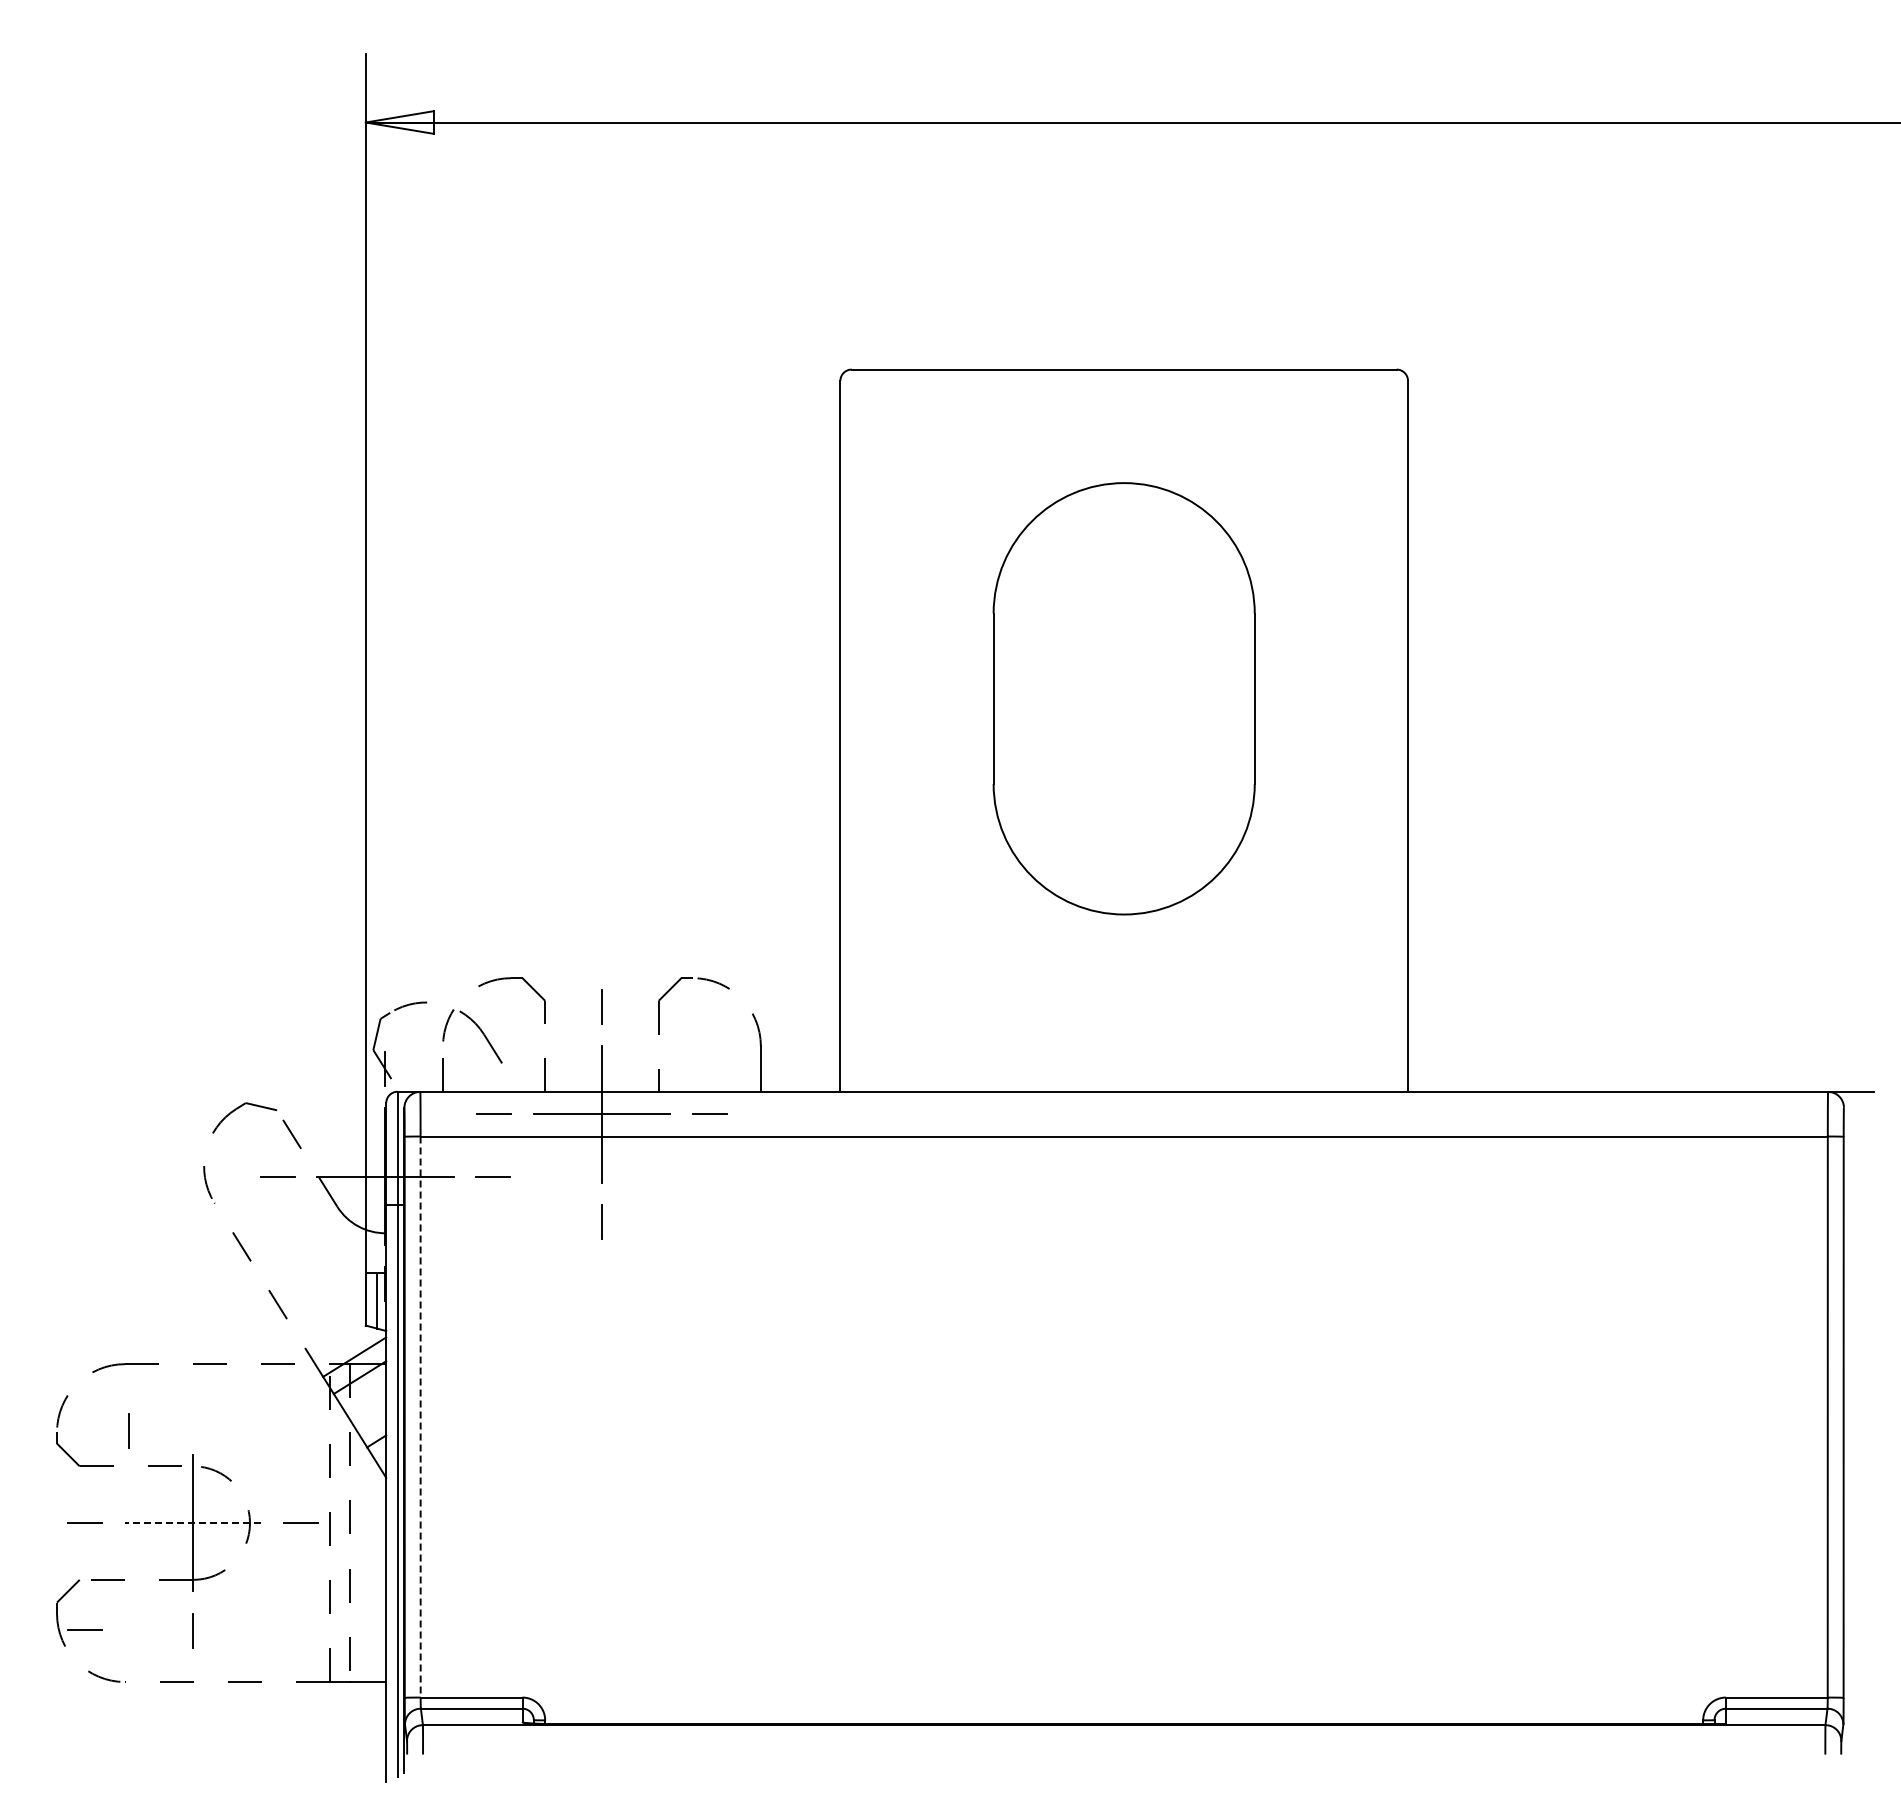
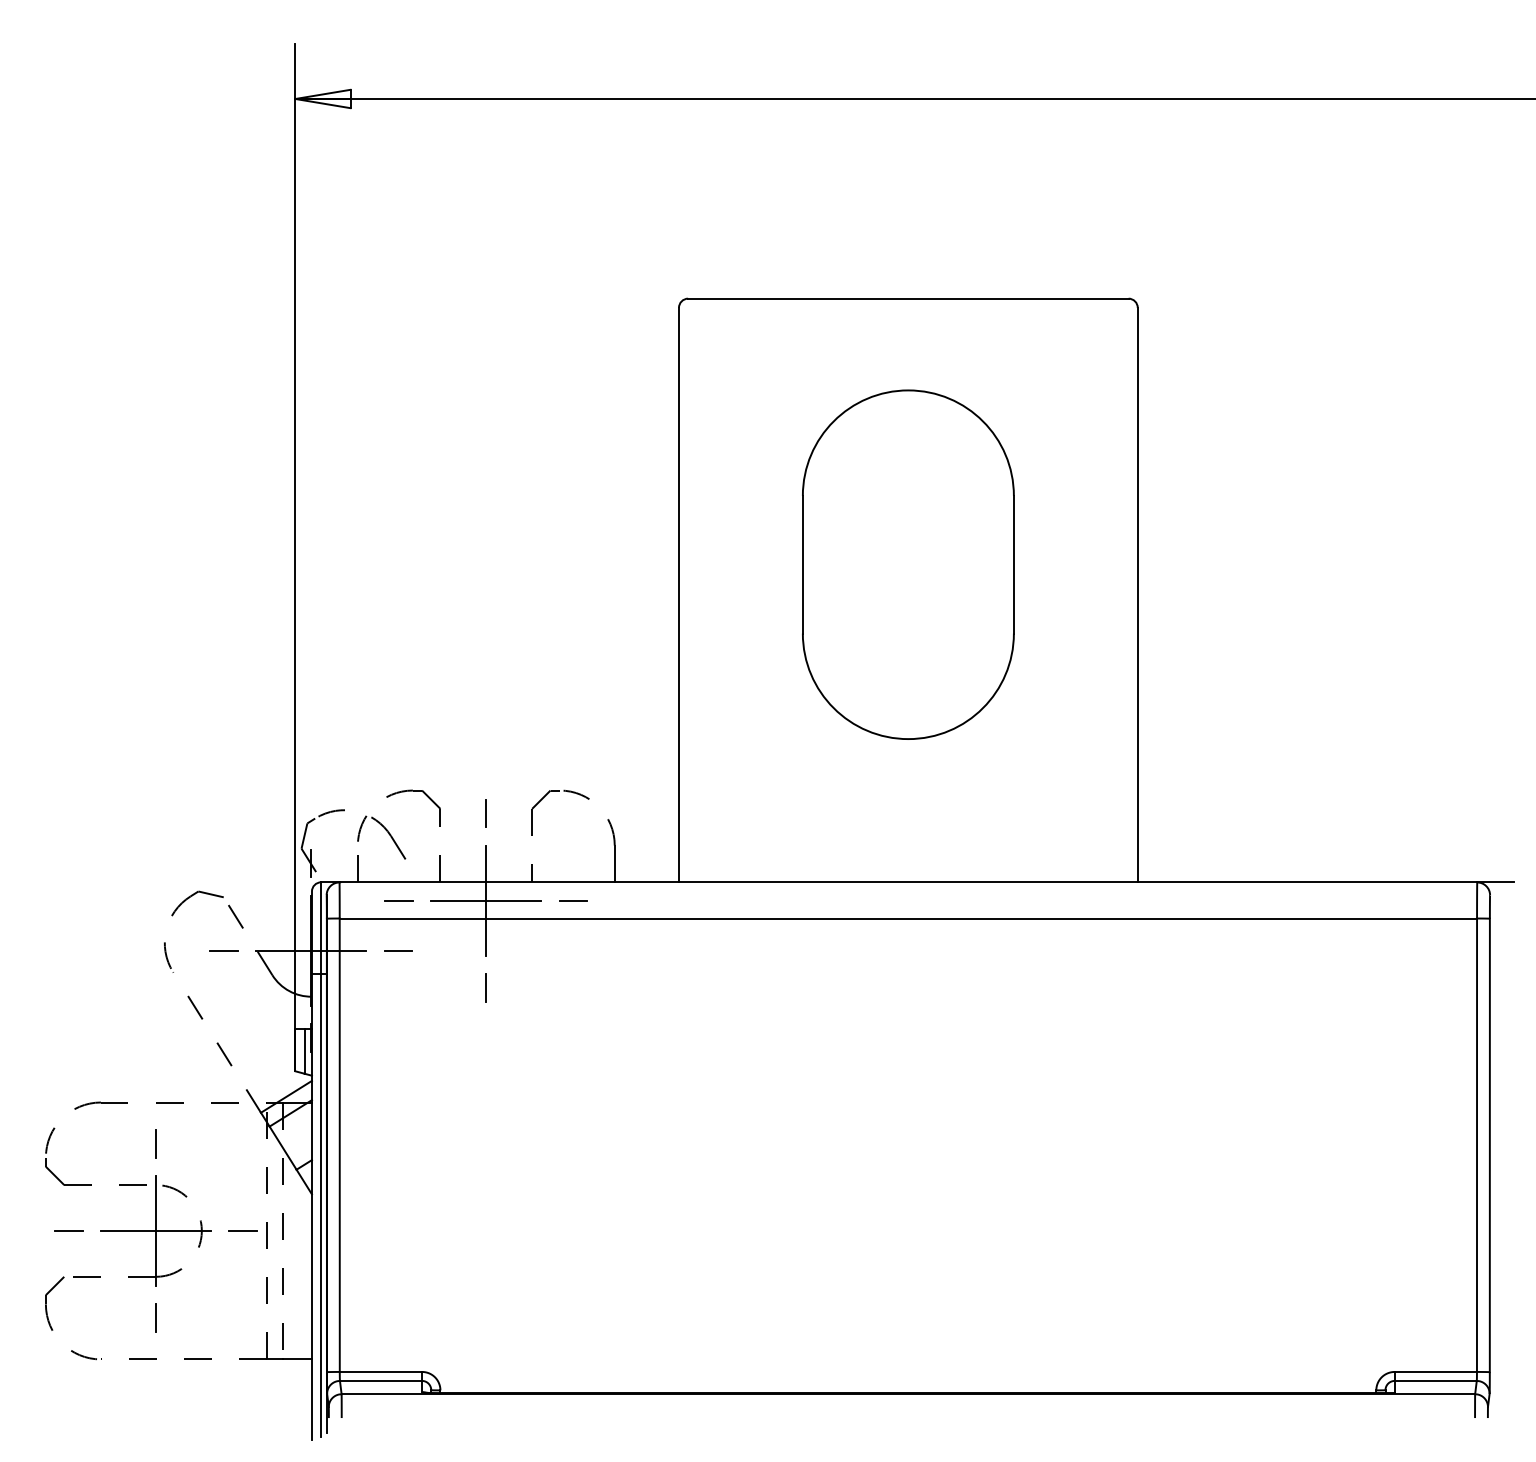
line: (420, 1417) -> (339, 1145), dashed -> solid
line: (128, 1430) -> (155, 1143), moved
line: (192, 1523) -> (155, 1231), dashed -> solid
line: (84, 1629) -> (68, 1316), removed

